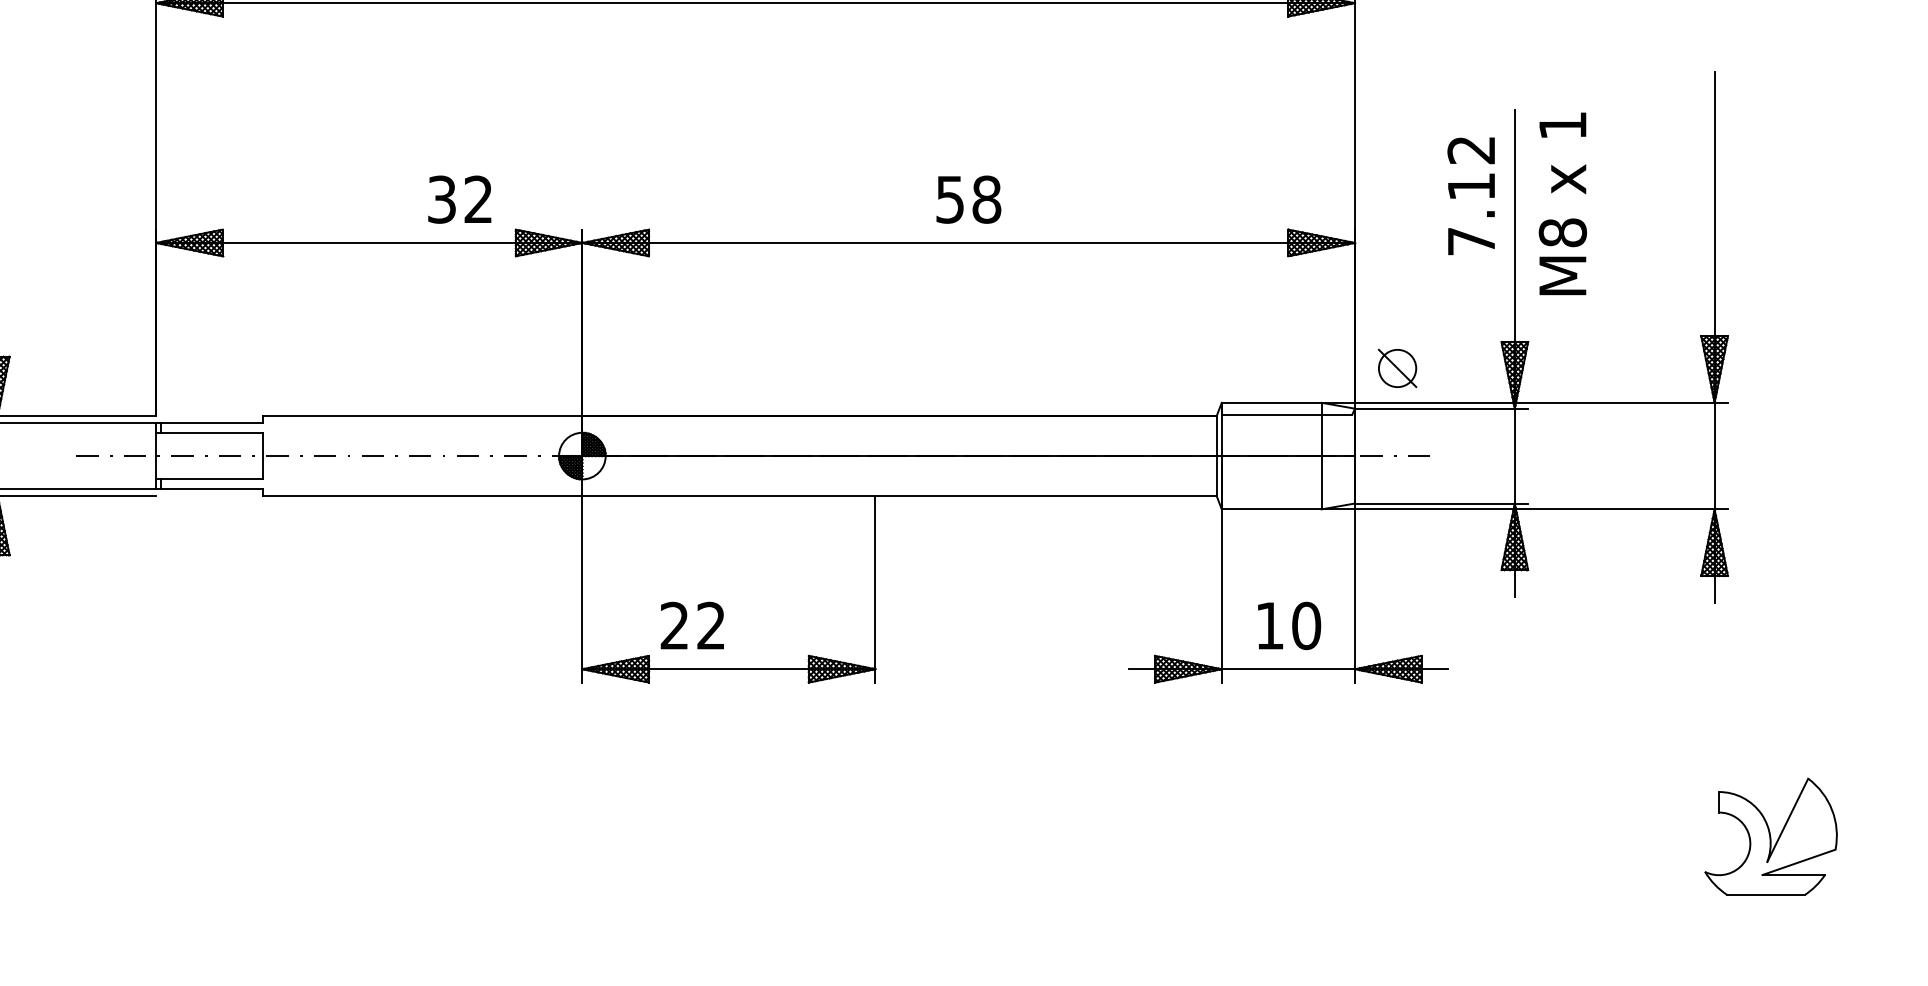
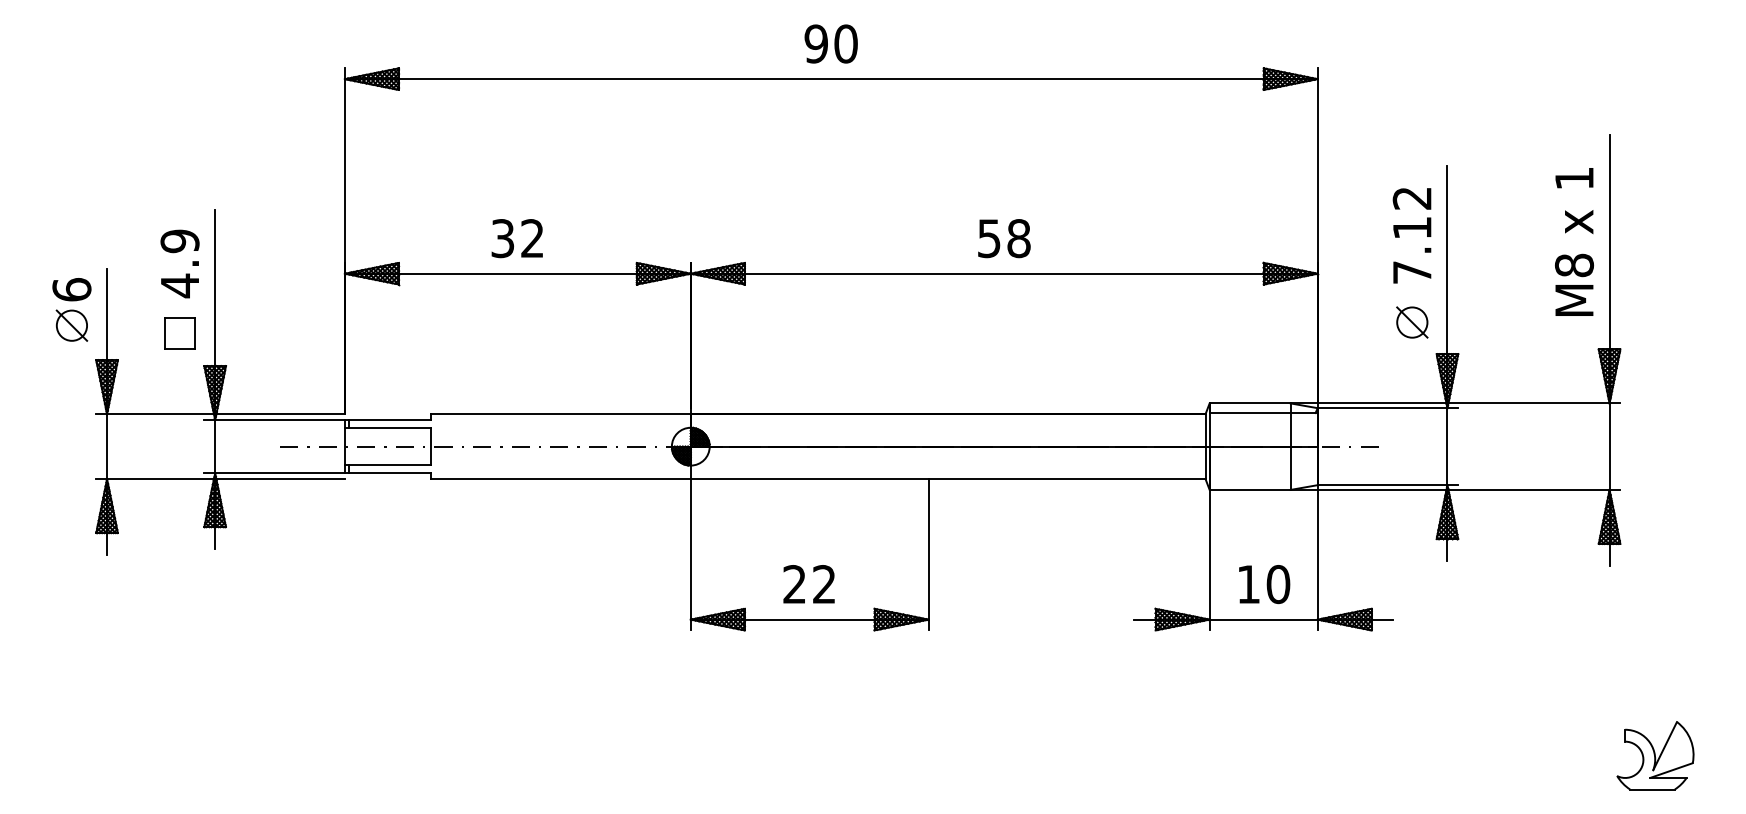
text: (458, 199) -> (516, 238), moved
text: (1562, 203) -> (1574, 241), moved
part: (1397, 368) -> (1412, 322), moved
text: (691, 625) -> (808, 584), moved
part: (1771, 836) -> (1655, 755), size x0.71

